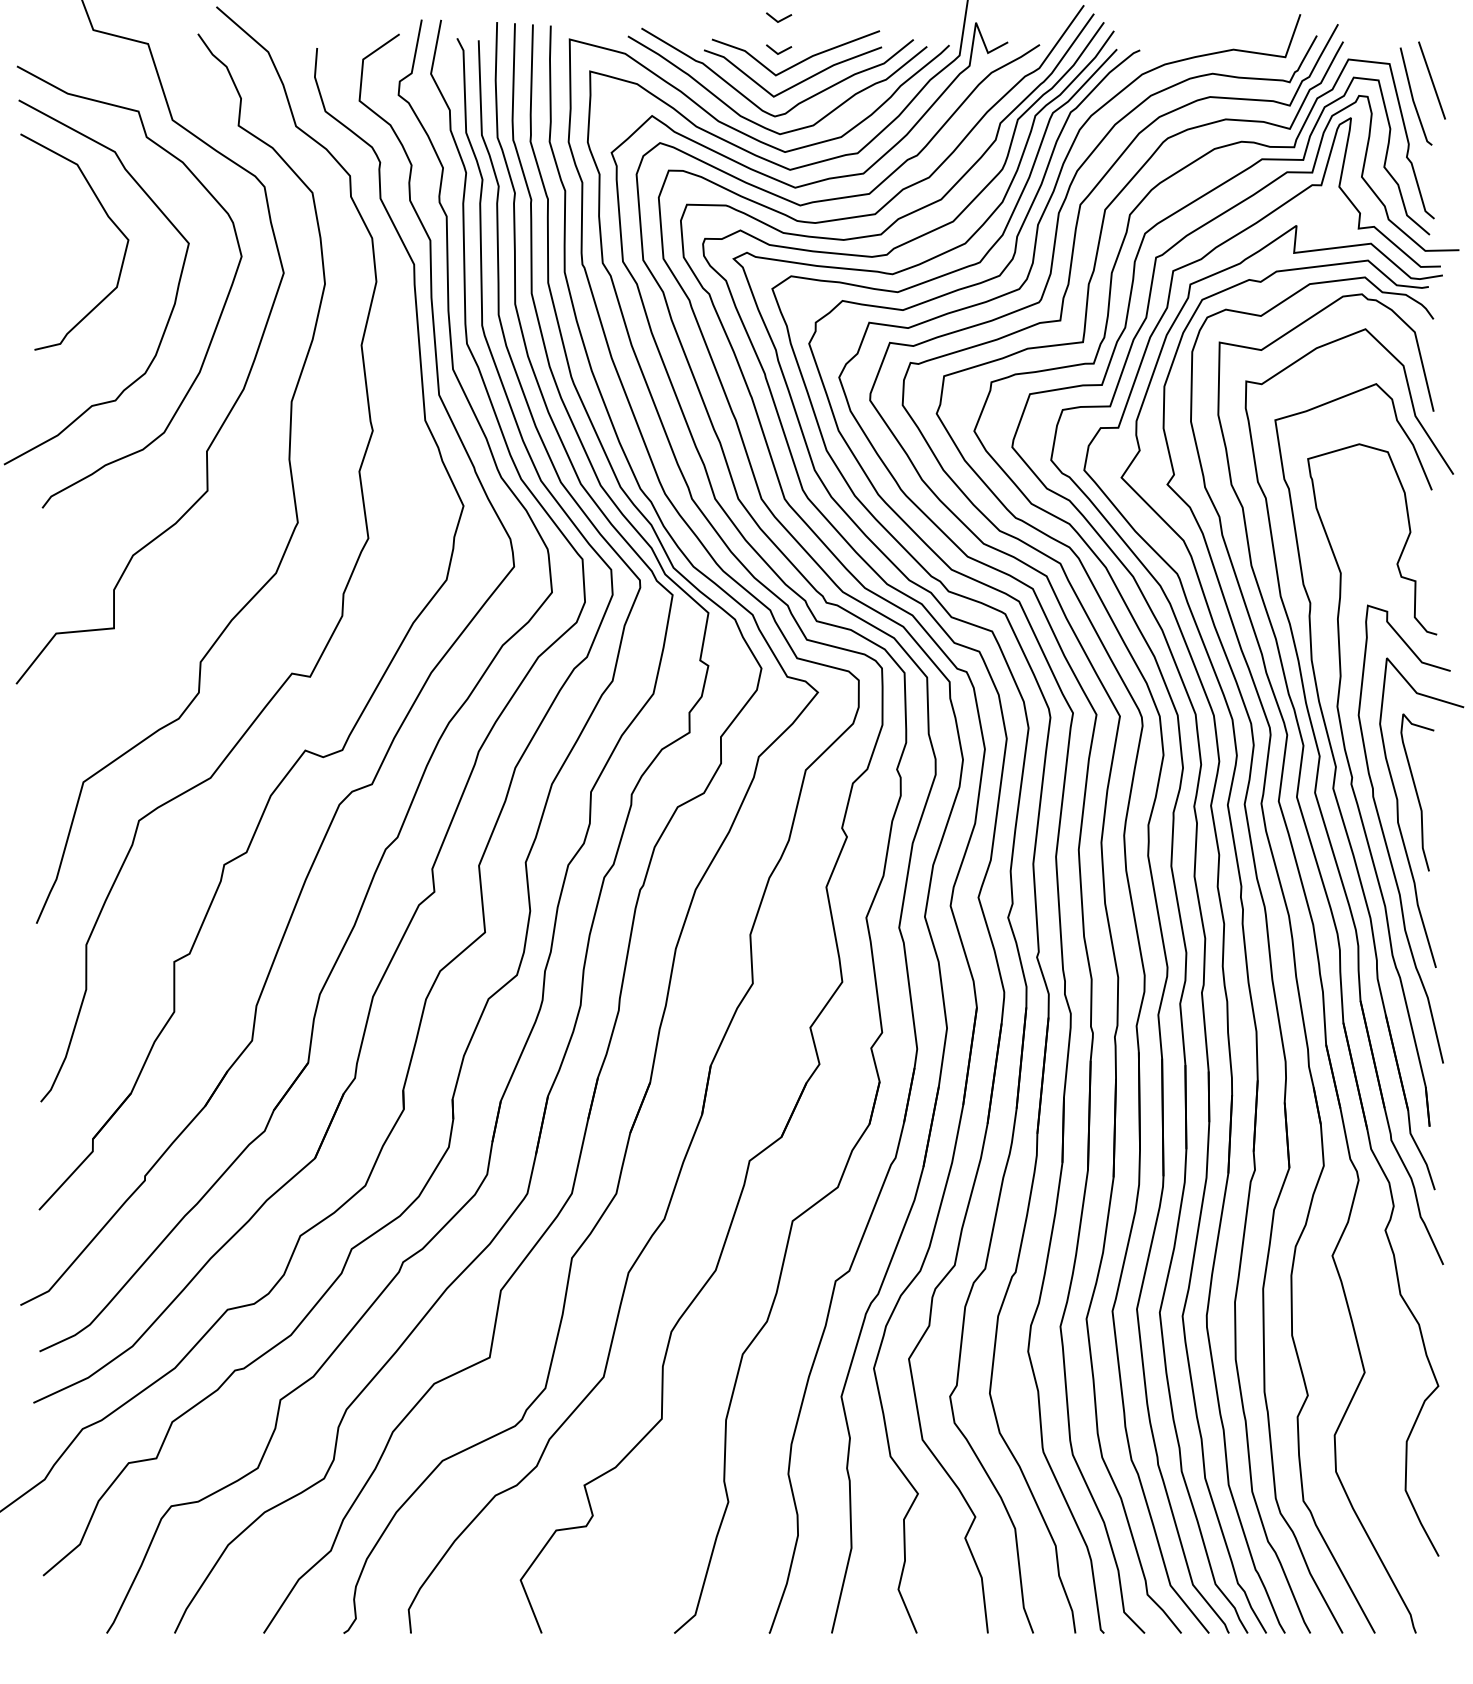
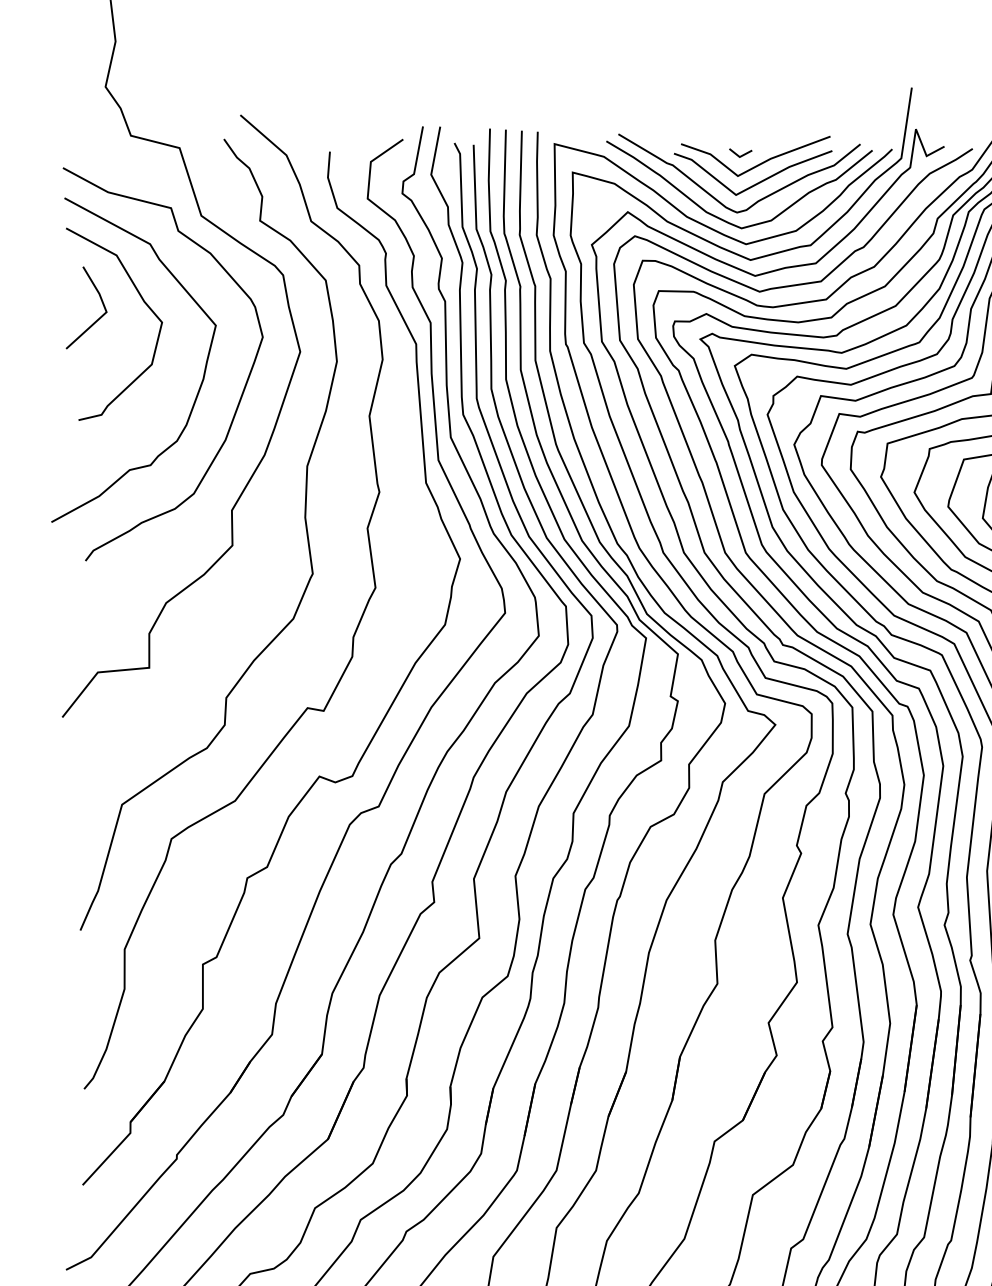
line: (780, 19) -> (742, 126), removed
line: (56, 235) -> (98, 318), added

